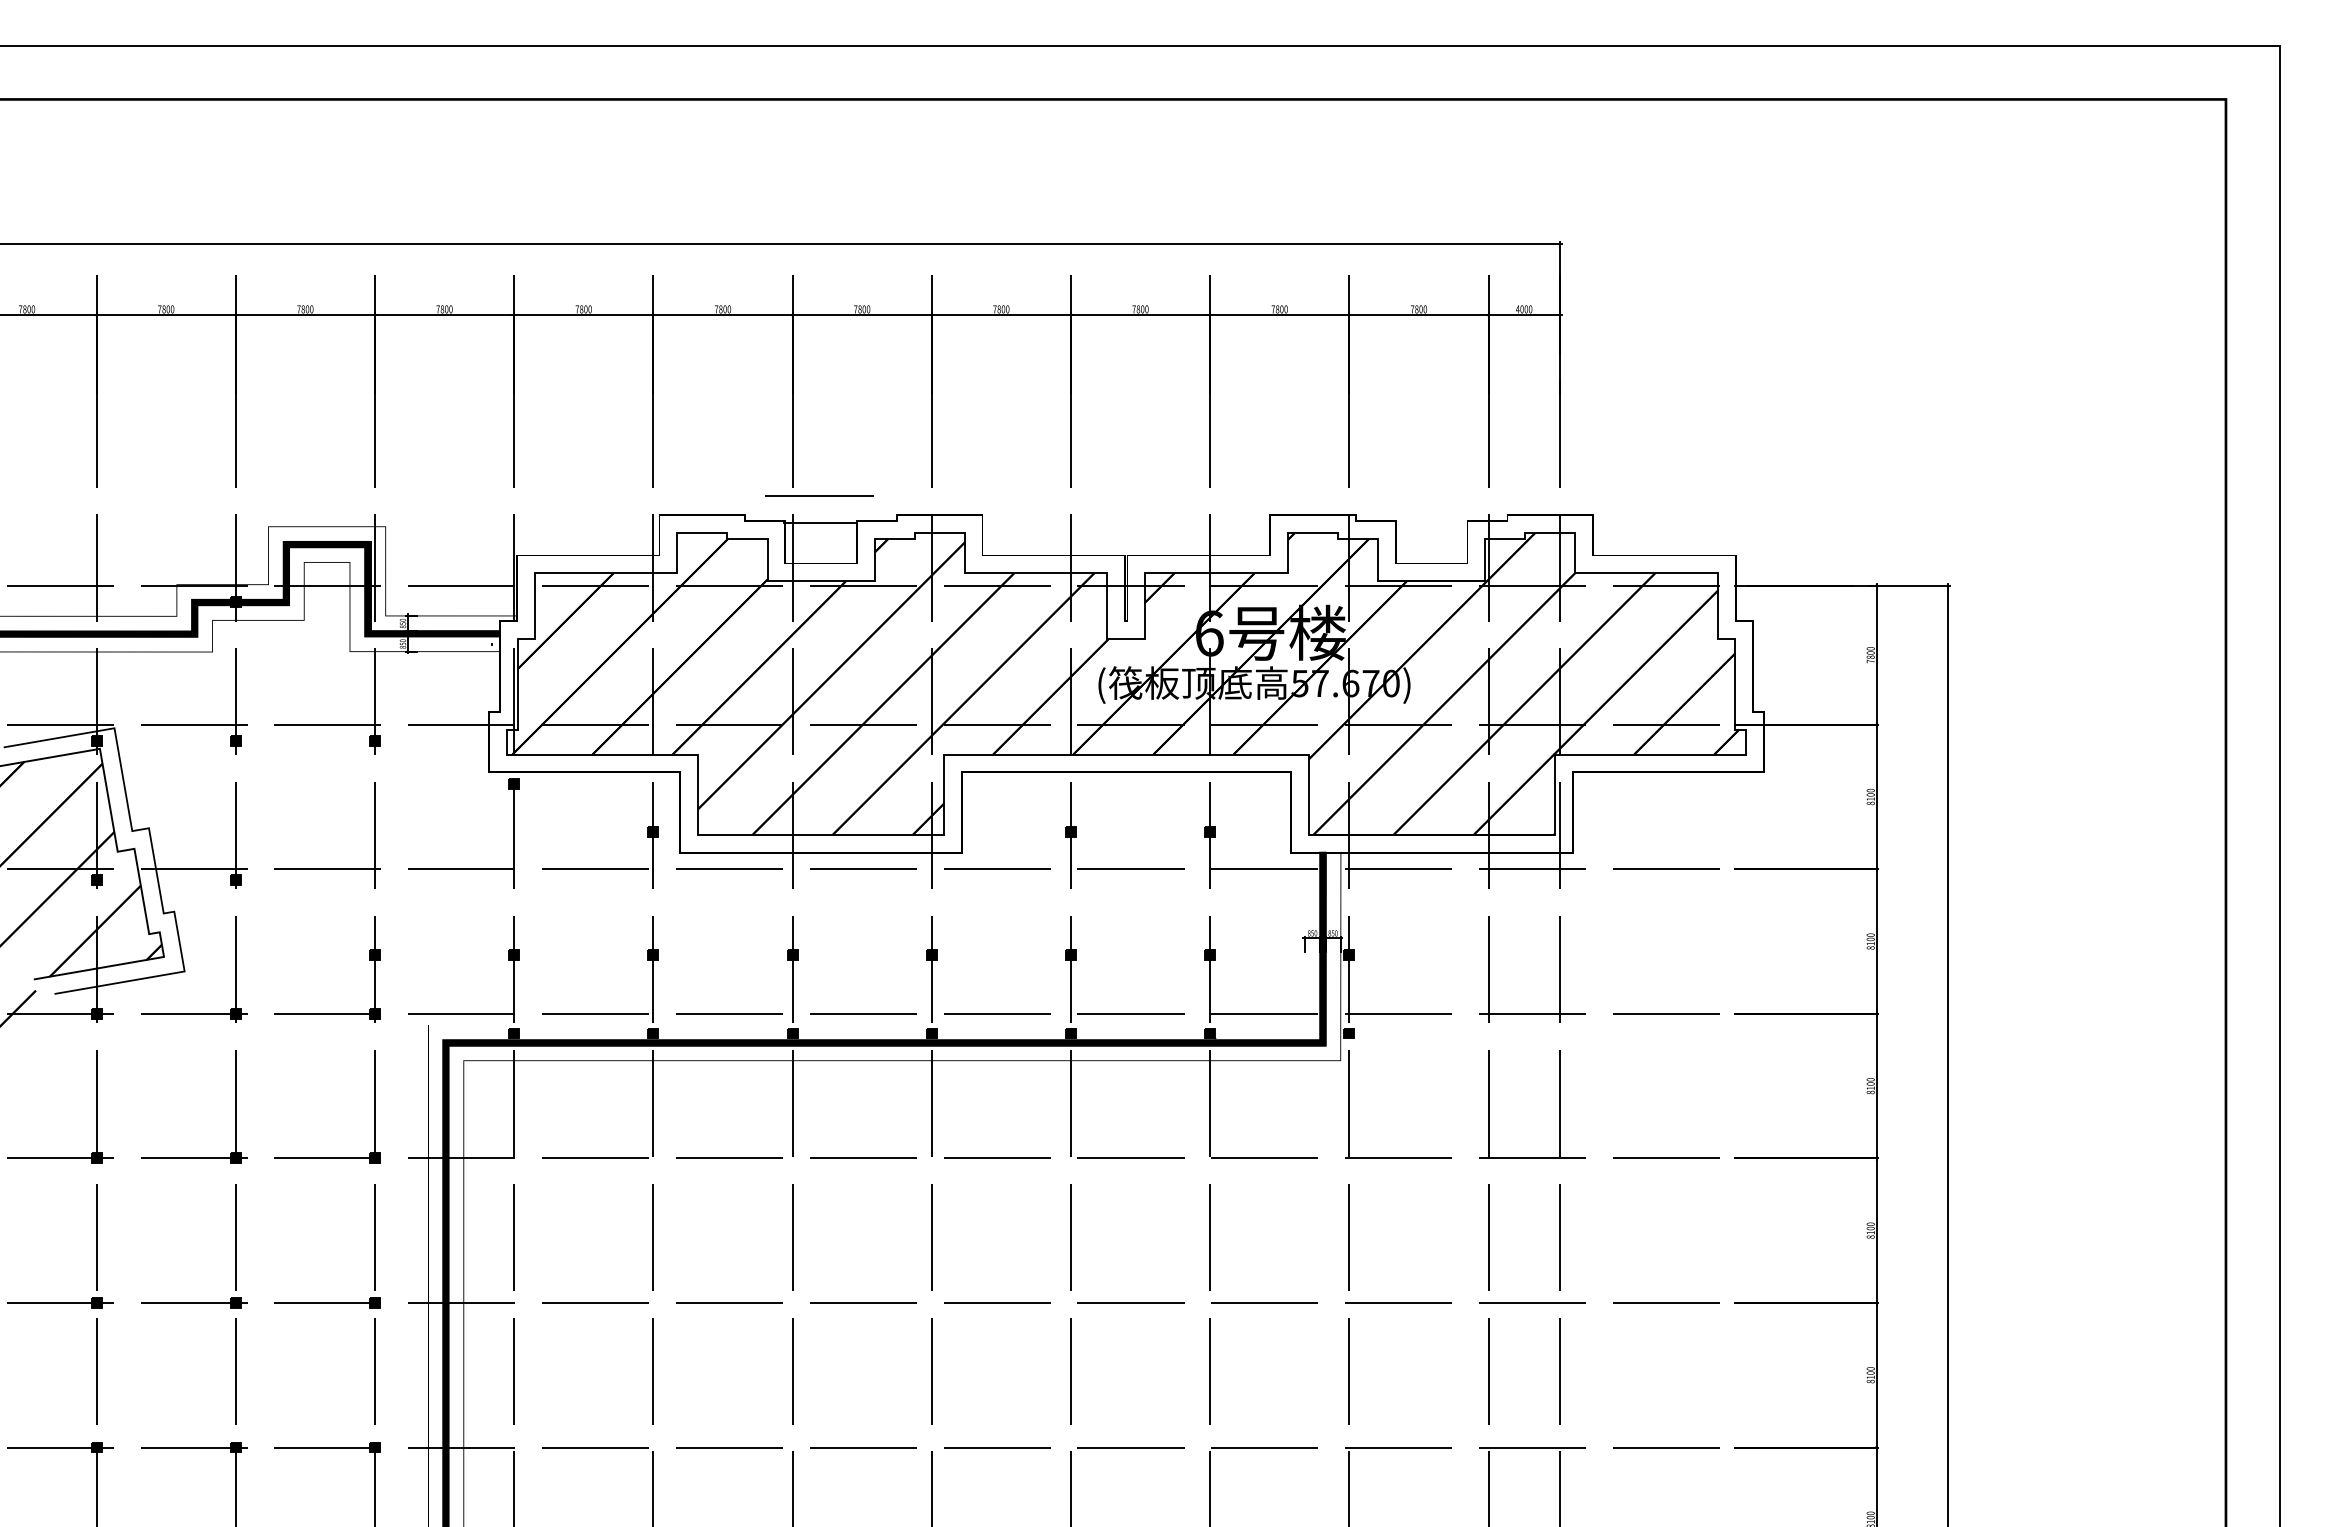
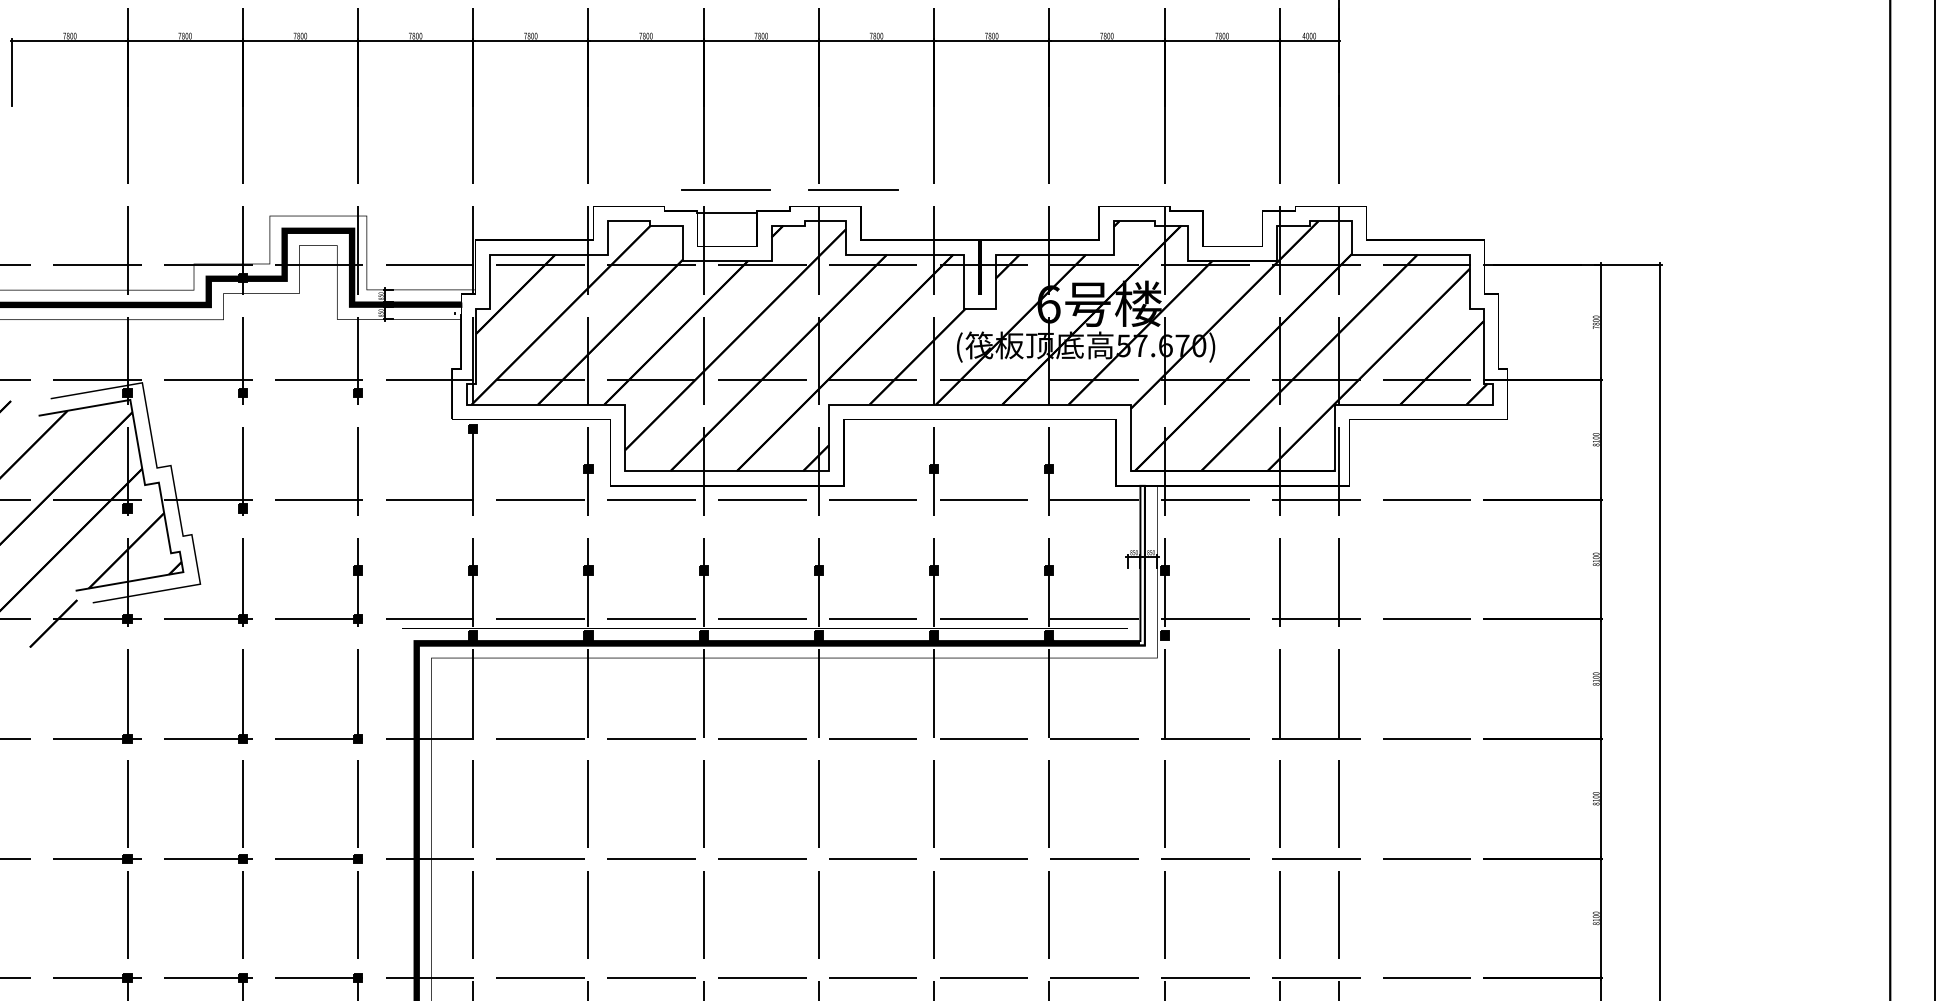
line: (973, 495) -> (853, 190), added
fill: (1322, 948) -> (1142, 565), removed

